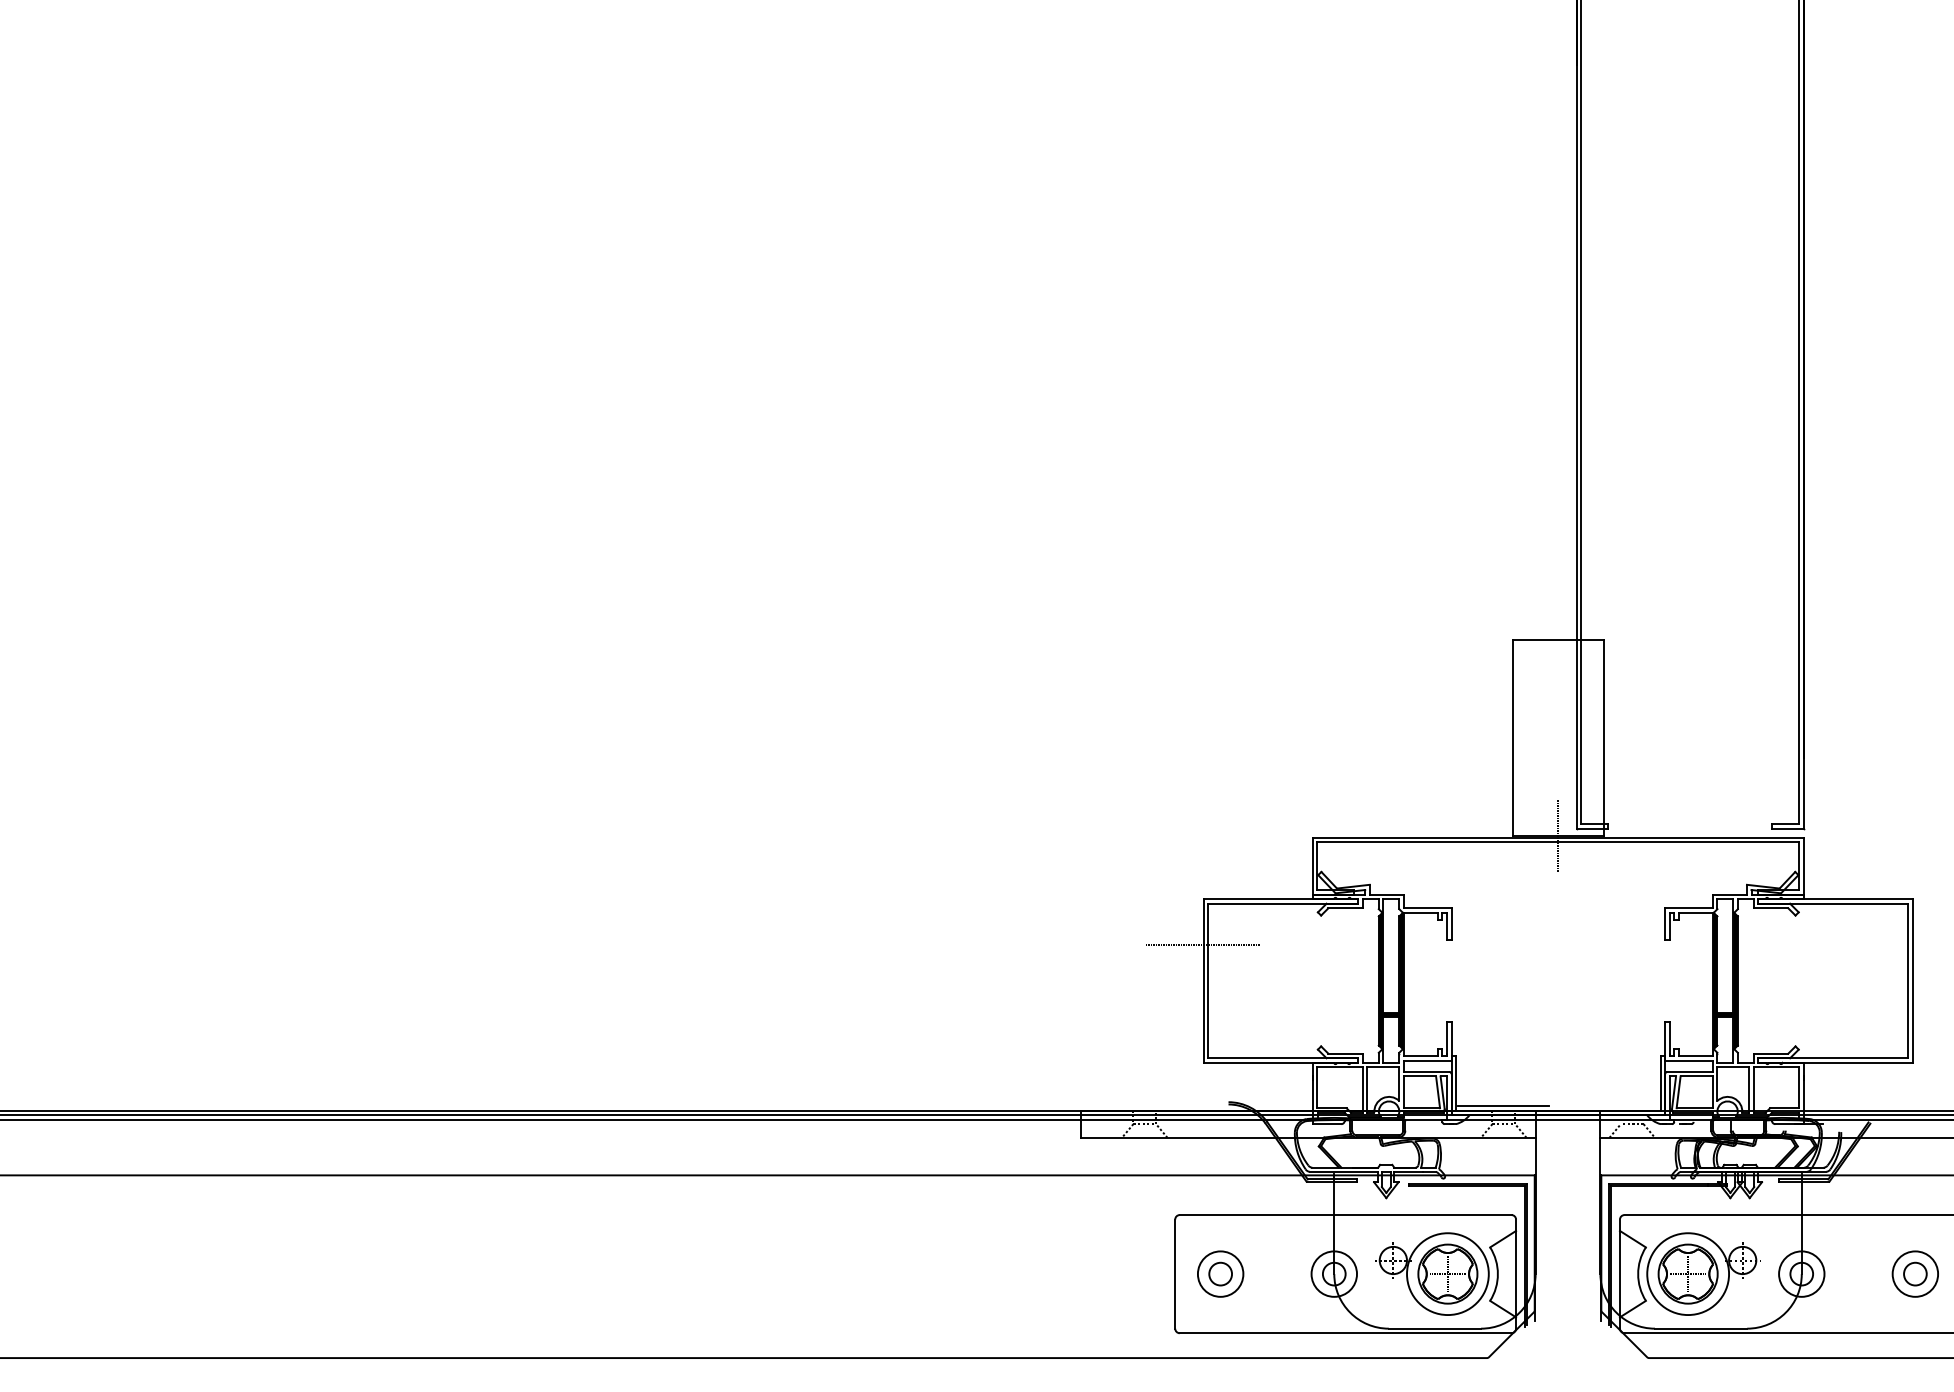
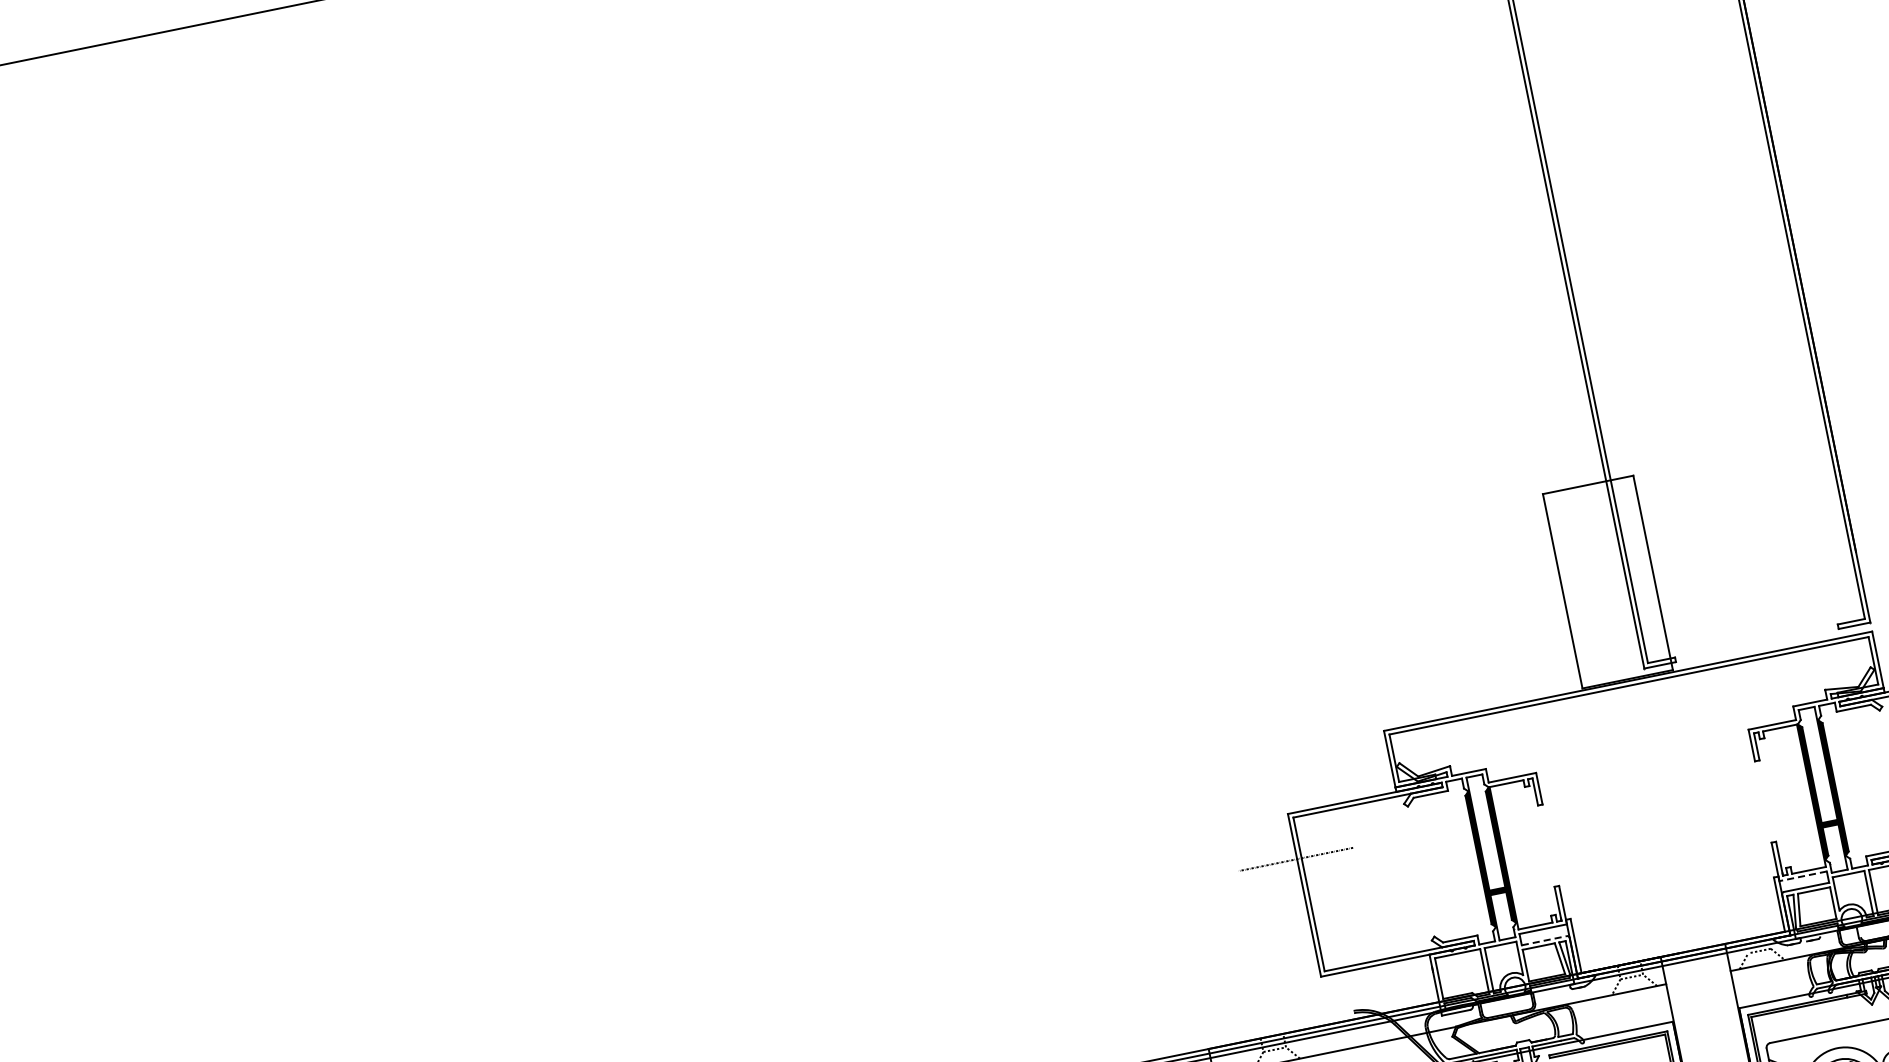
line: (1558, 835) -> (1627, 678), removed
line: (1689, 1060) -> (1803, 876), solid -> dashed
line: (1426, 1071) -> (1544, 940), solid -> dashed
line: (1503, 1105) -> (1627, 958), removed

